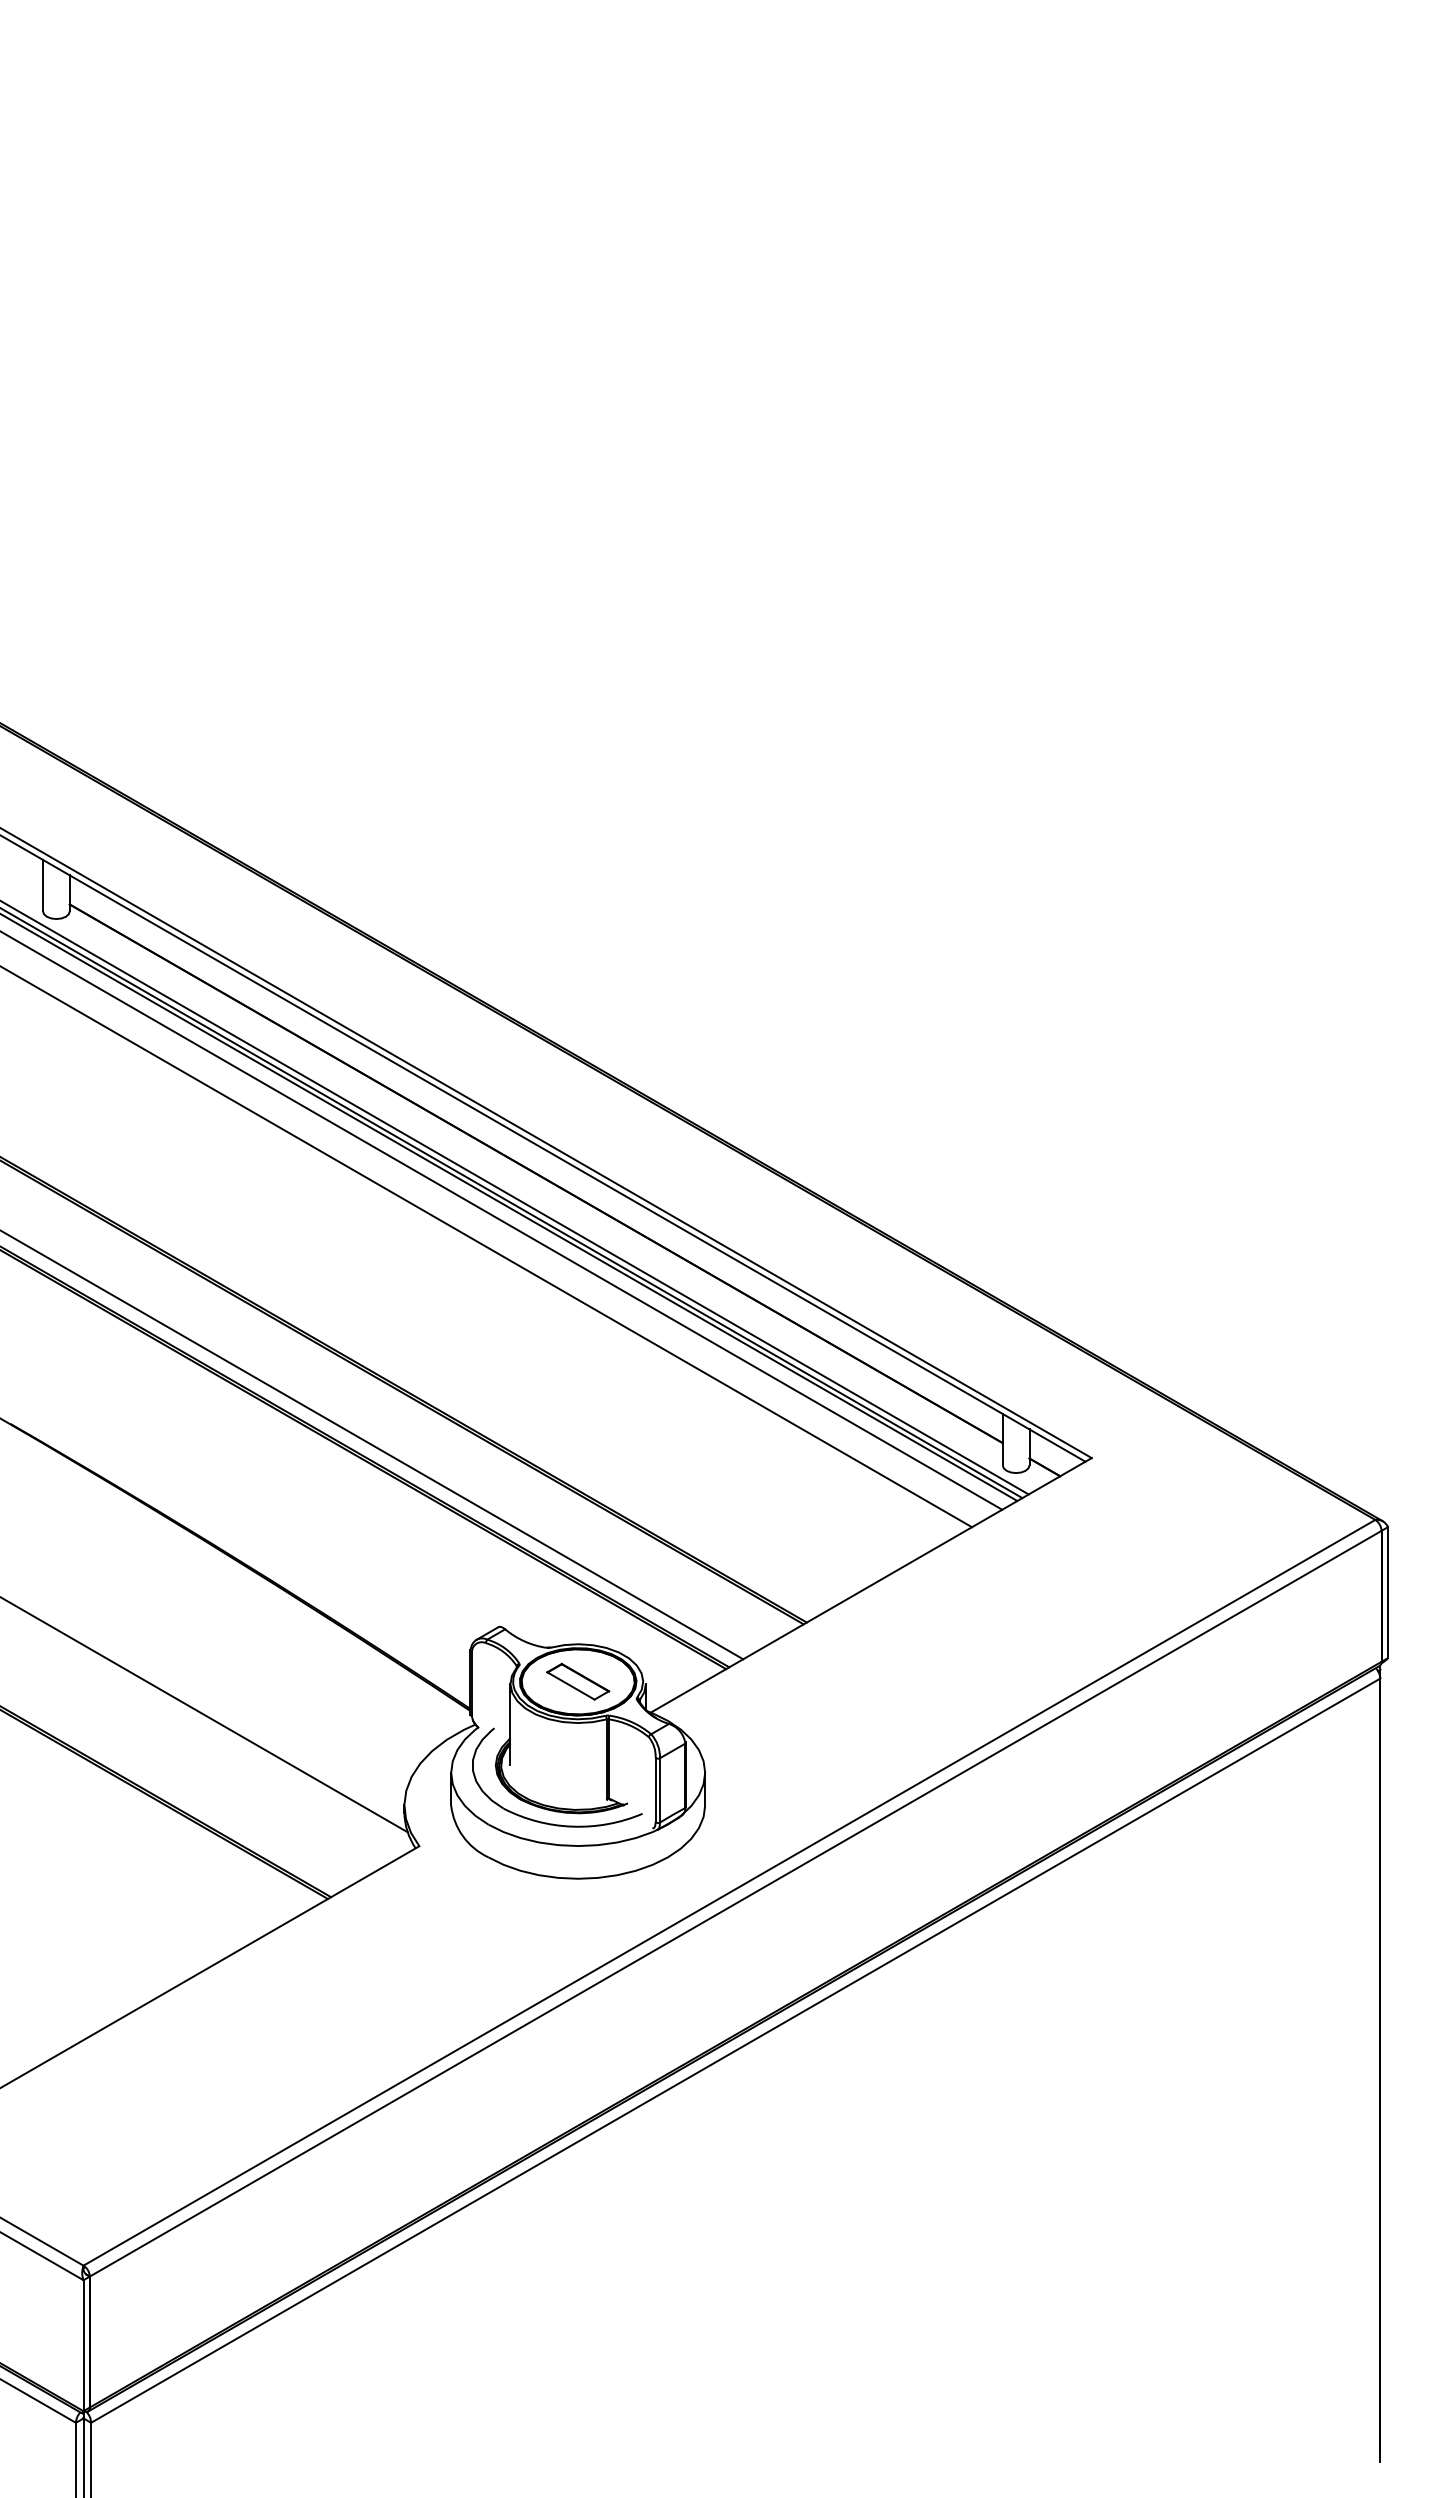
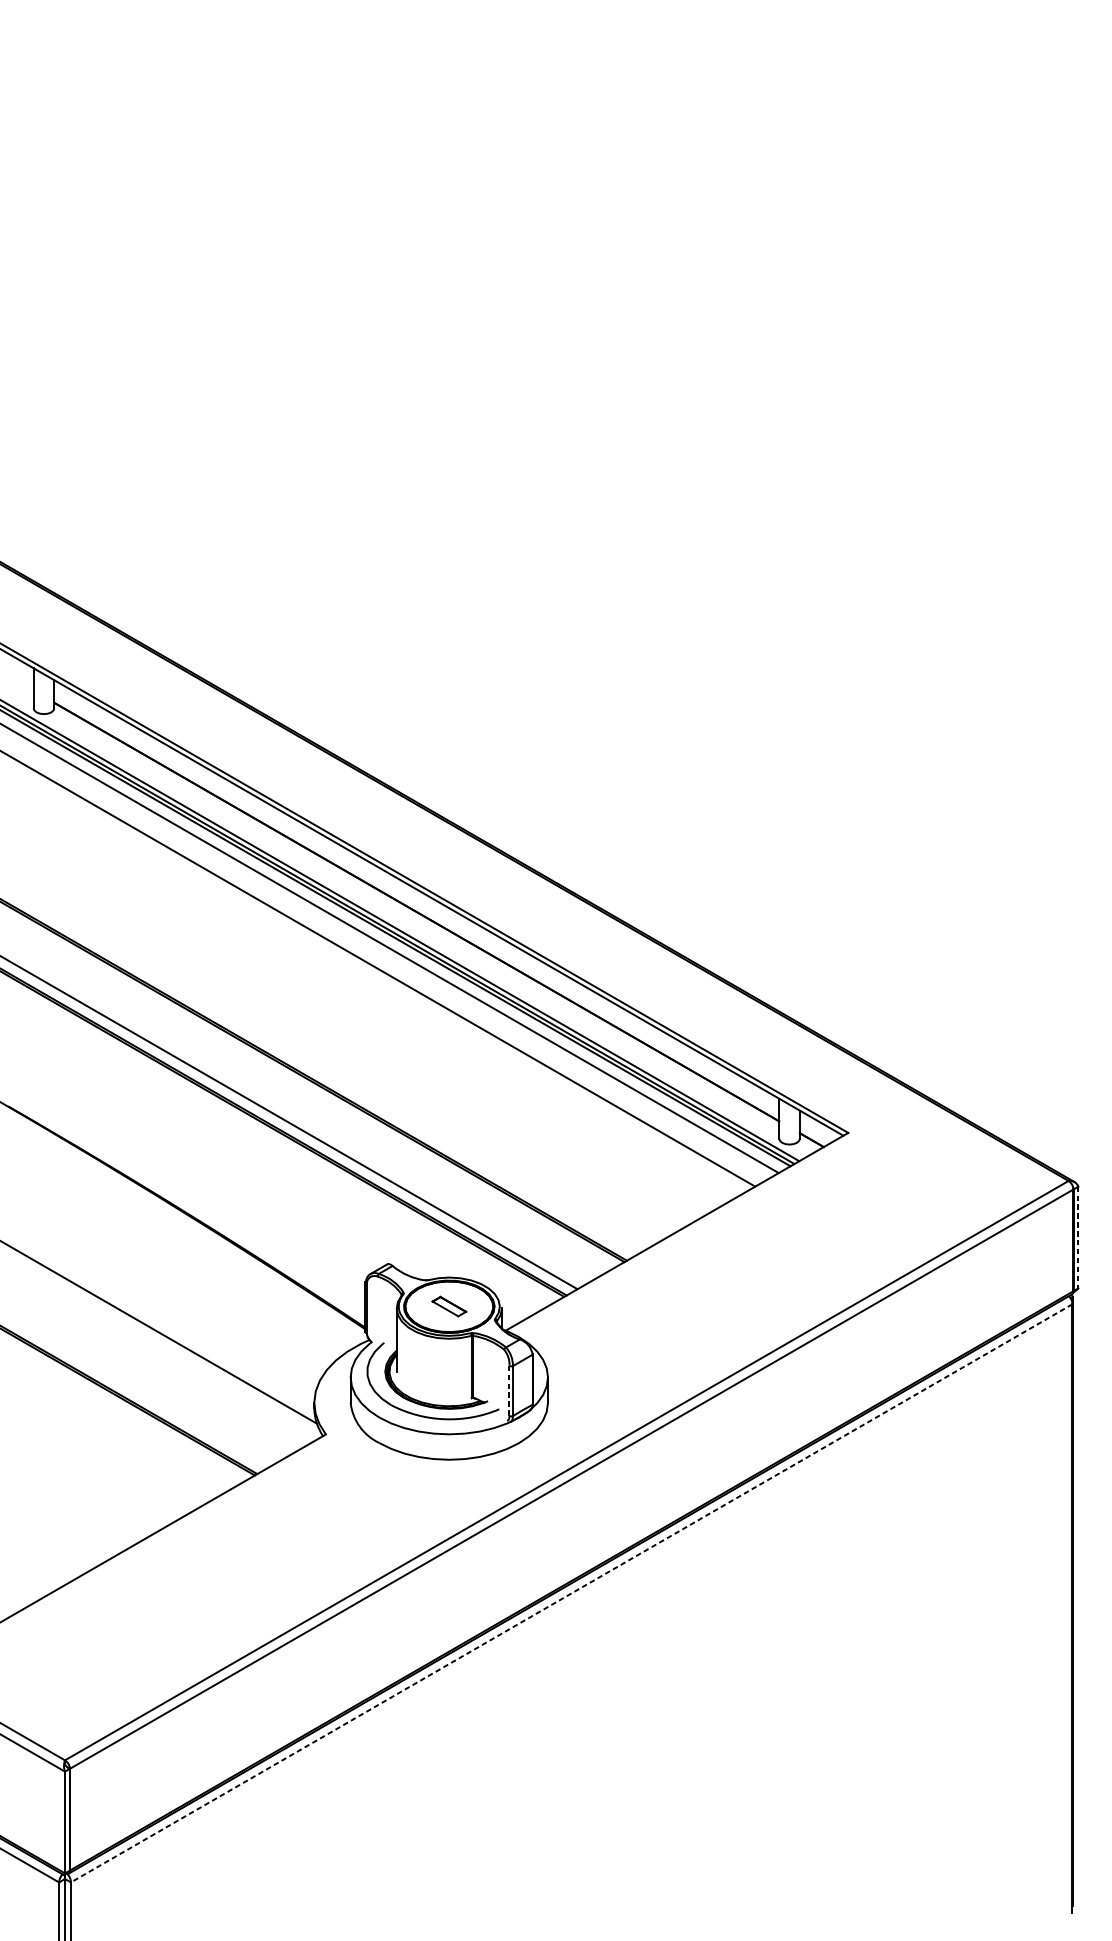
line: (1387, 1593) -> (1078, 1238), solid -> dashed
part: (578, 1681) -> (449, 1306), size x0.7
line: (655, 1789) -> (509, 1390), solid -> dashed
line: (735, 2050) -> (571, 1593), solid -> dashed

